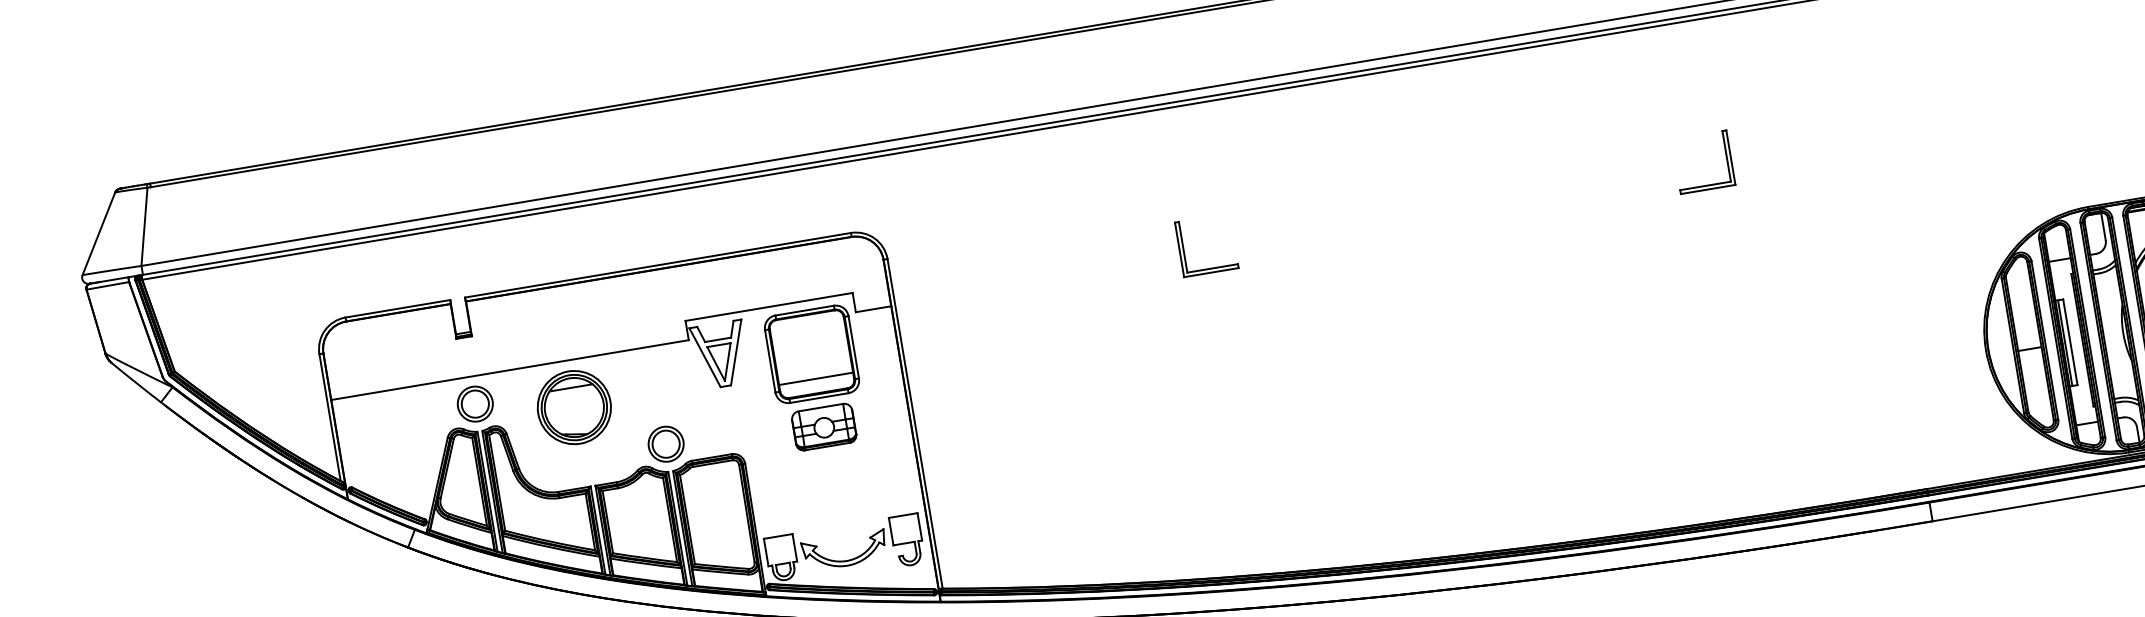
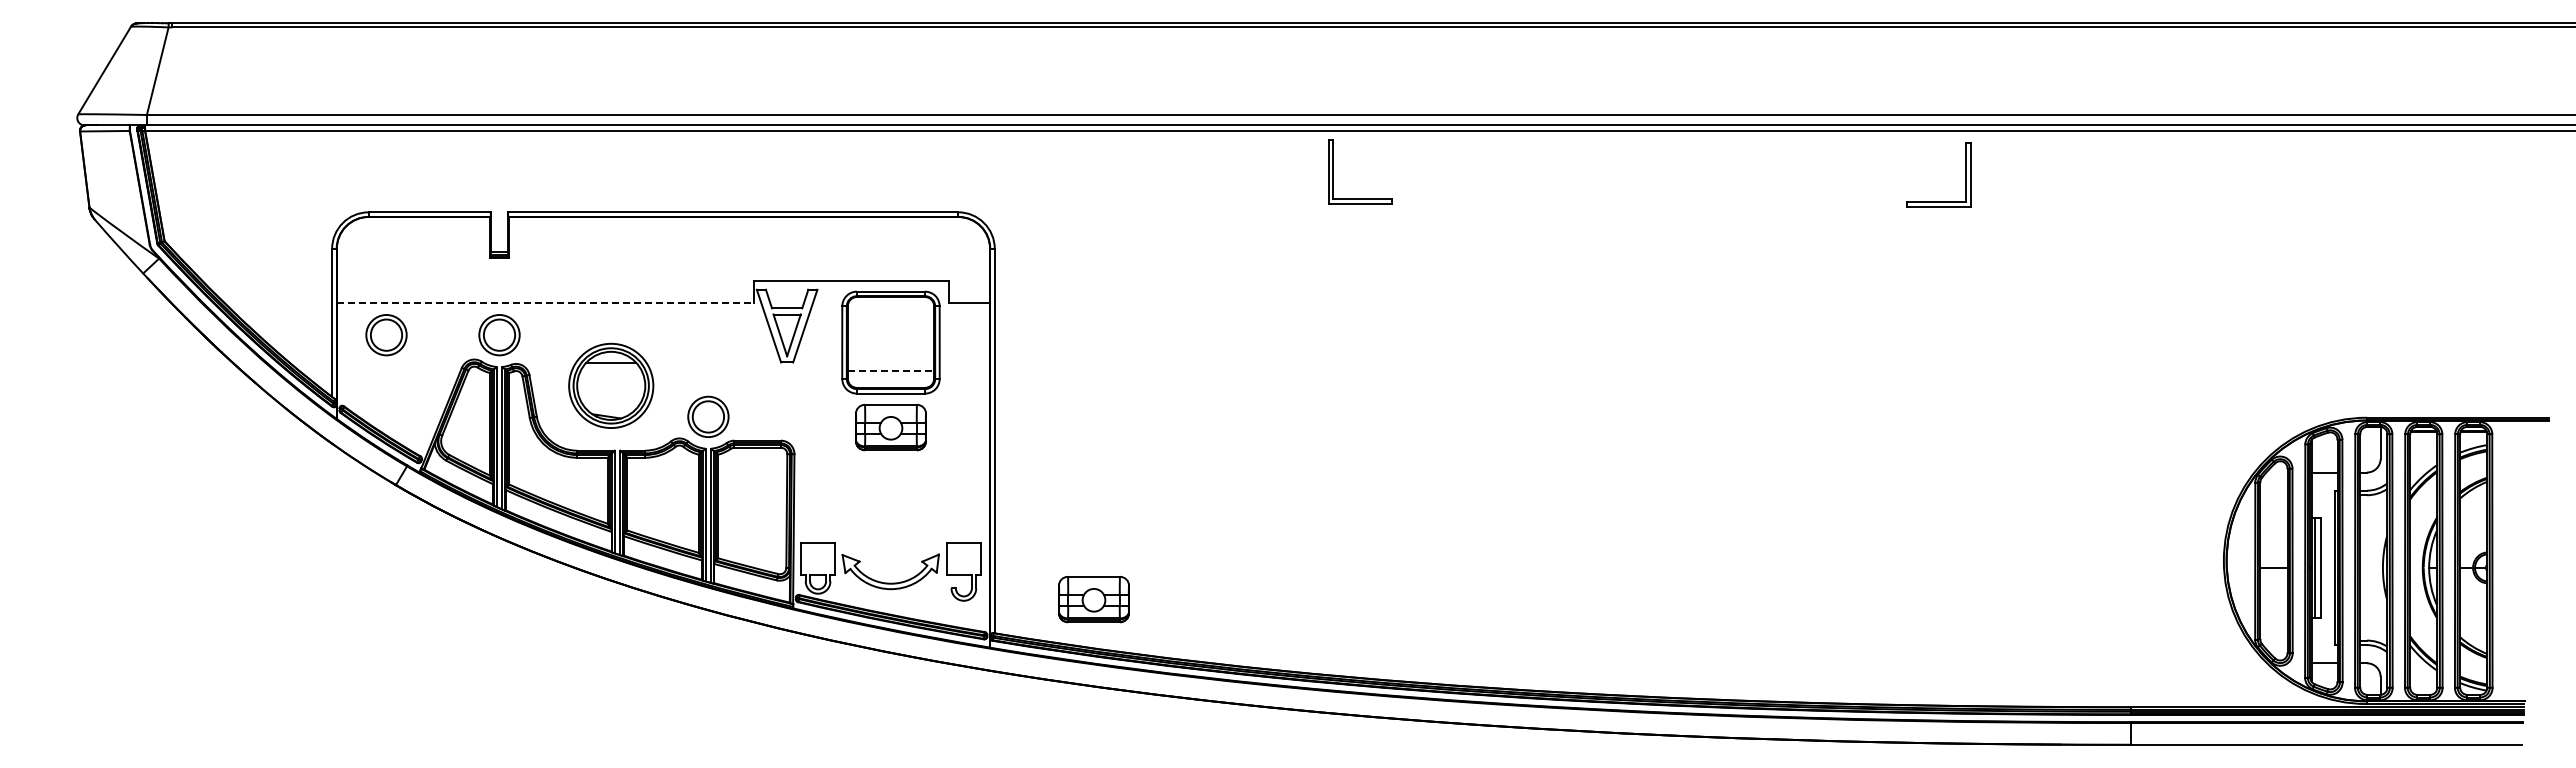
part: (1726, 158) -> (1965, 174), moved
part: (1183, 248) -> (1333, 171), moved
line: (510, 370) -> (545, 303), solid -> dashed
line: (816, 379) -> (891, 371), solid -> dashed
part: (574, 407) -> (611, 385), moved
part: (378, 420) -> (386, 335), added
part: (1022, 545) -> (1093, 599), added

